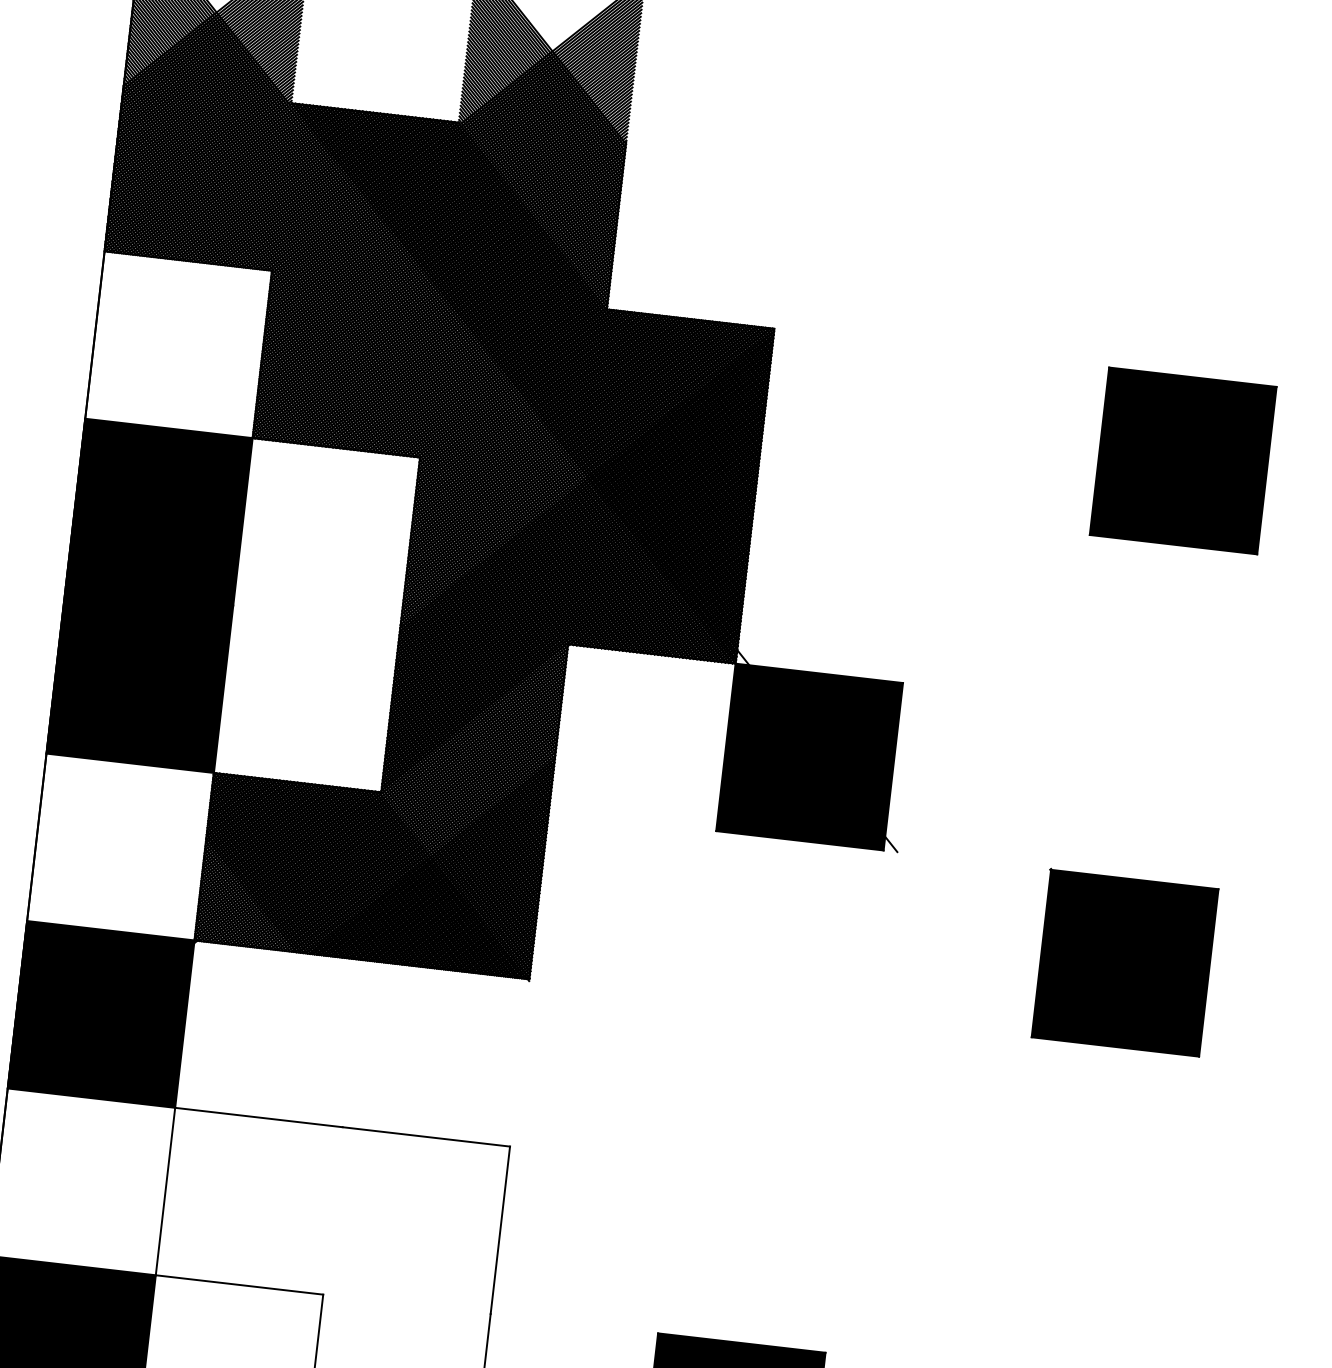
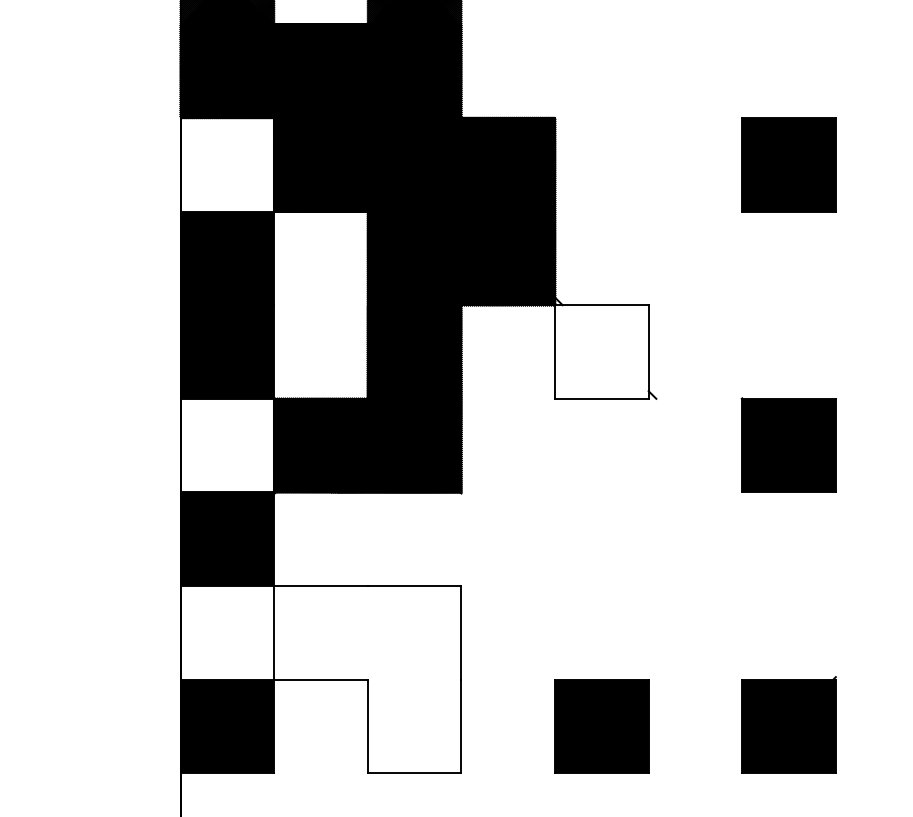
fill: (809, 756) -> (601, 351), removed

